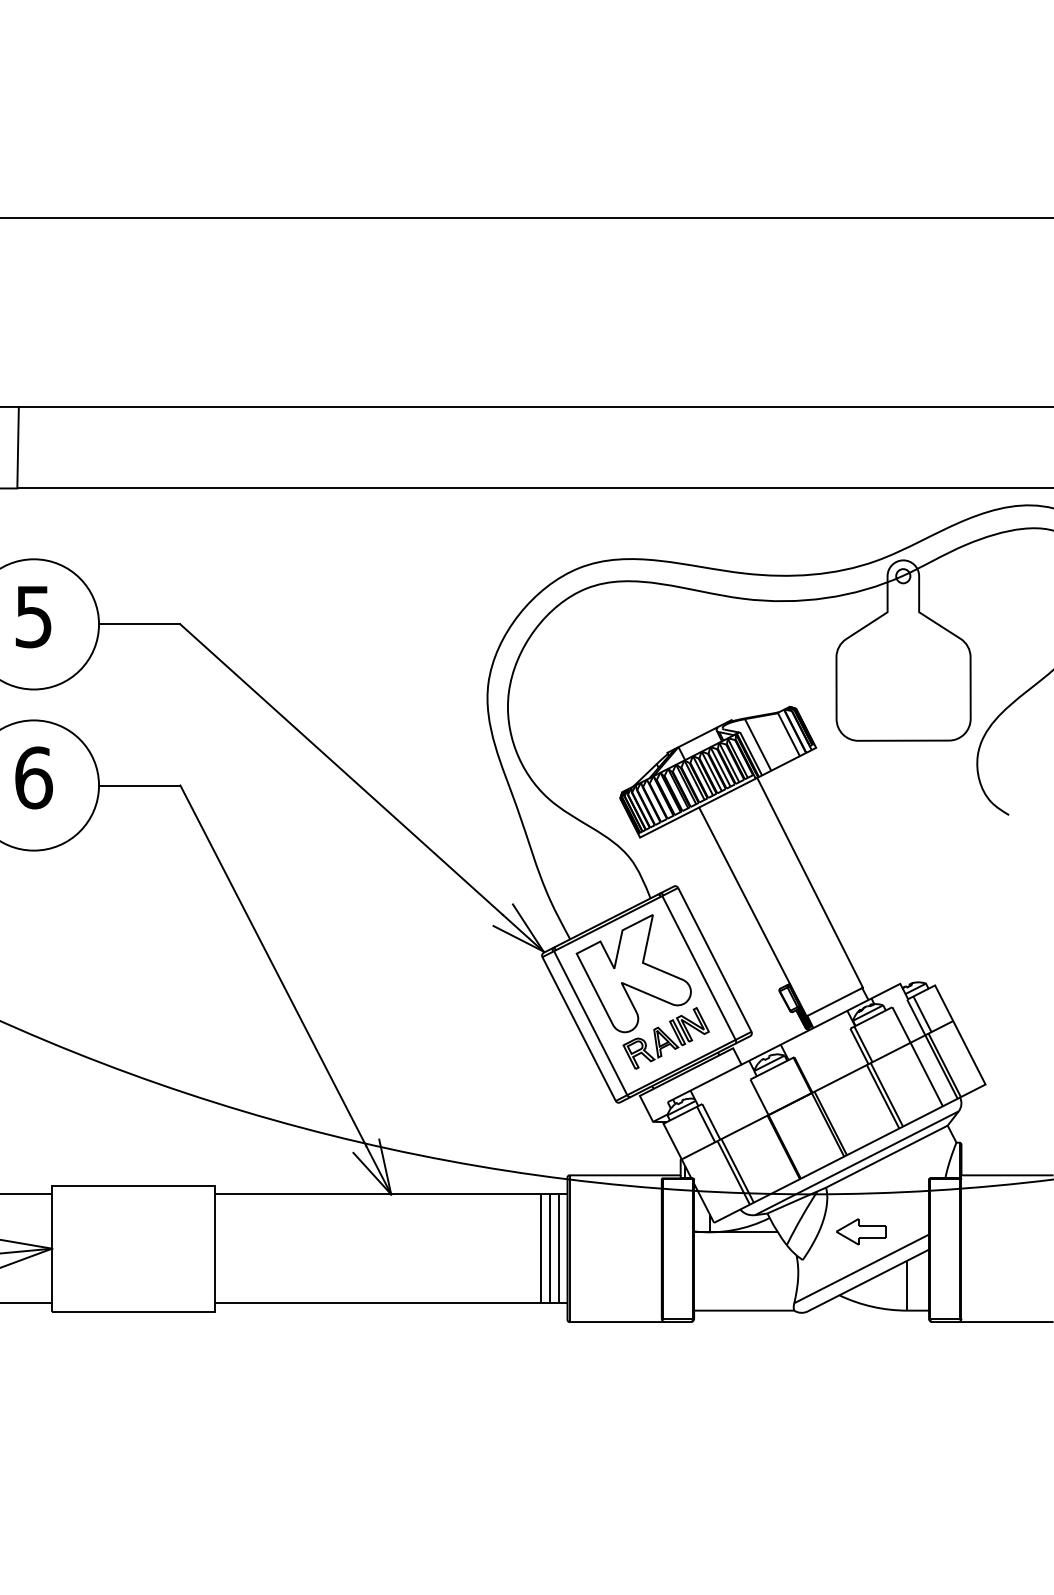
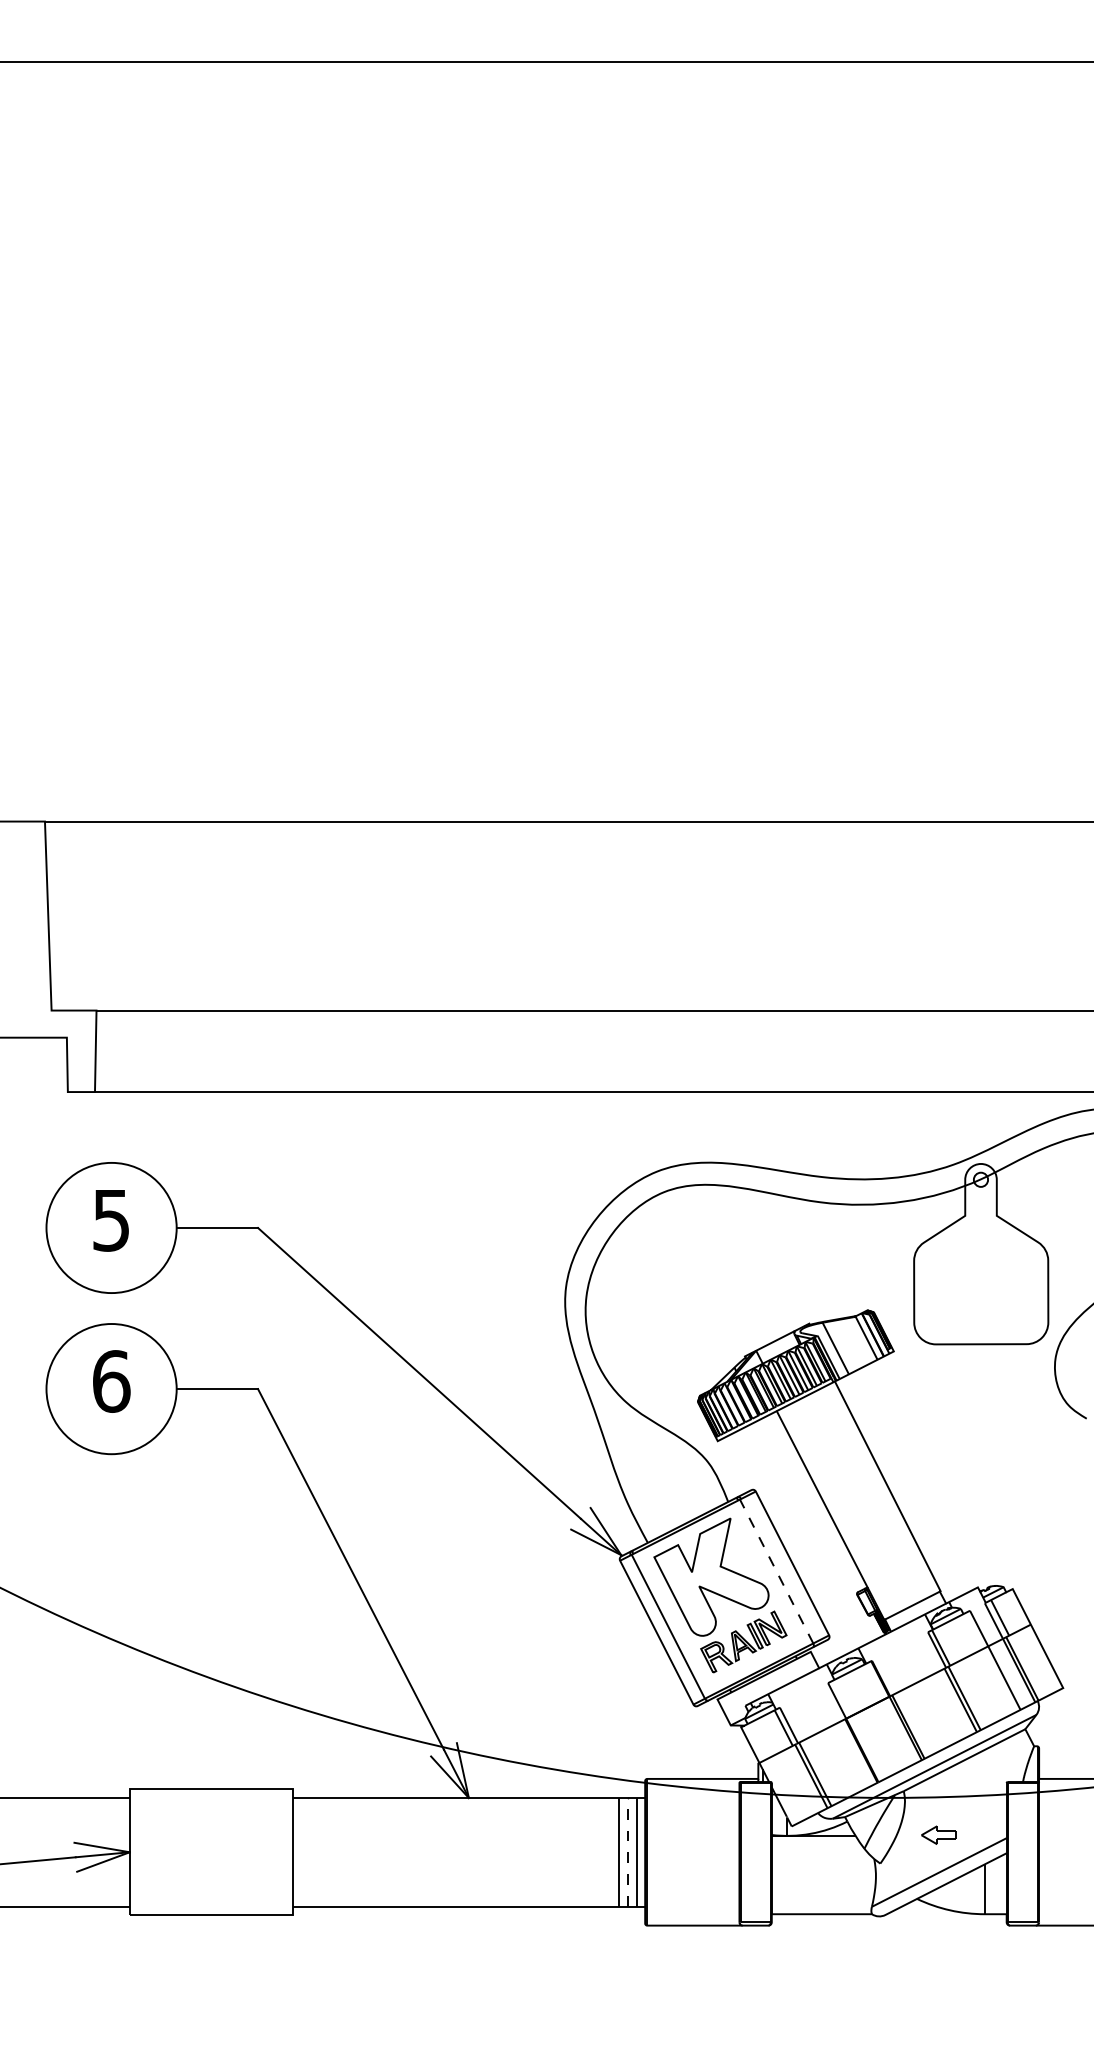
line: (698, 967) -> (776, 1571), solid -> dashed
part: (860, 1230) -> (938, 1834), size x0.7
line: (549, 1247) -> (627, 1851), solid -> dashed

